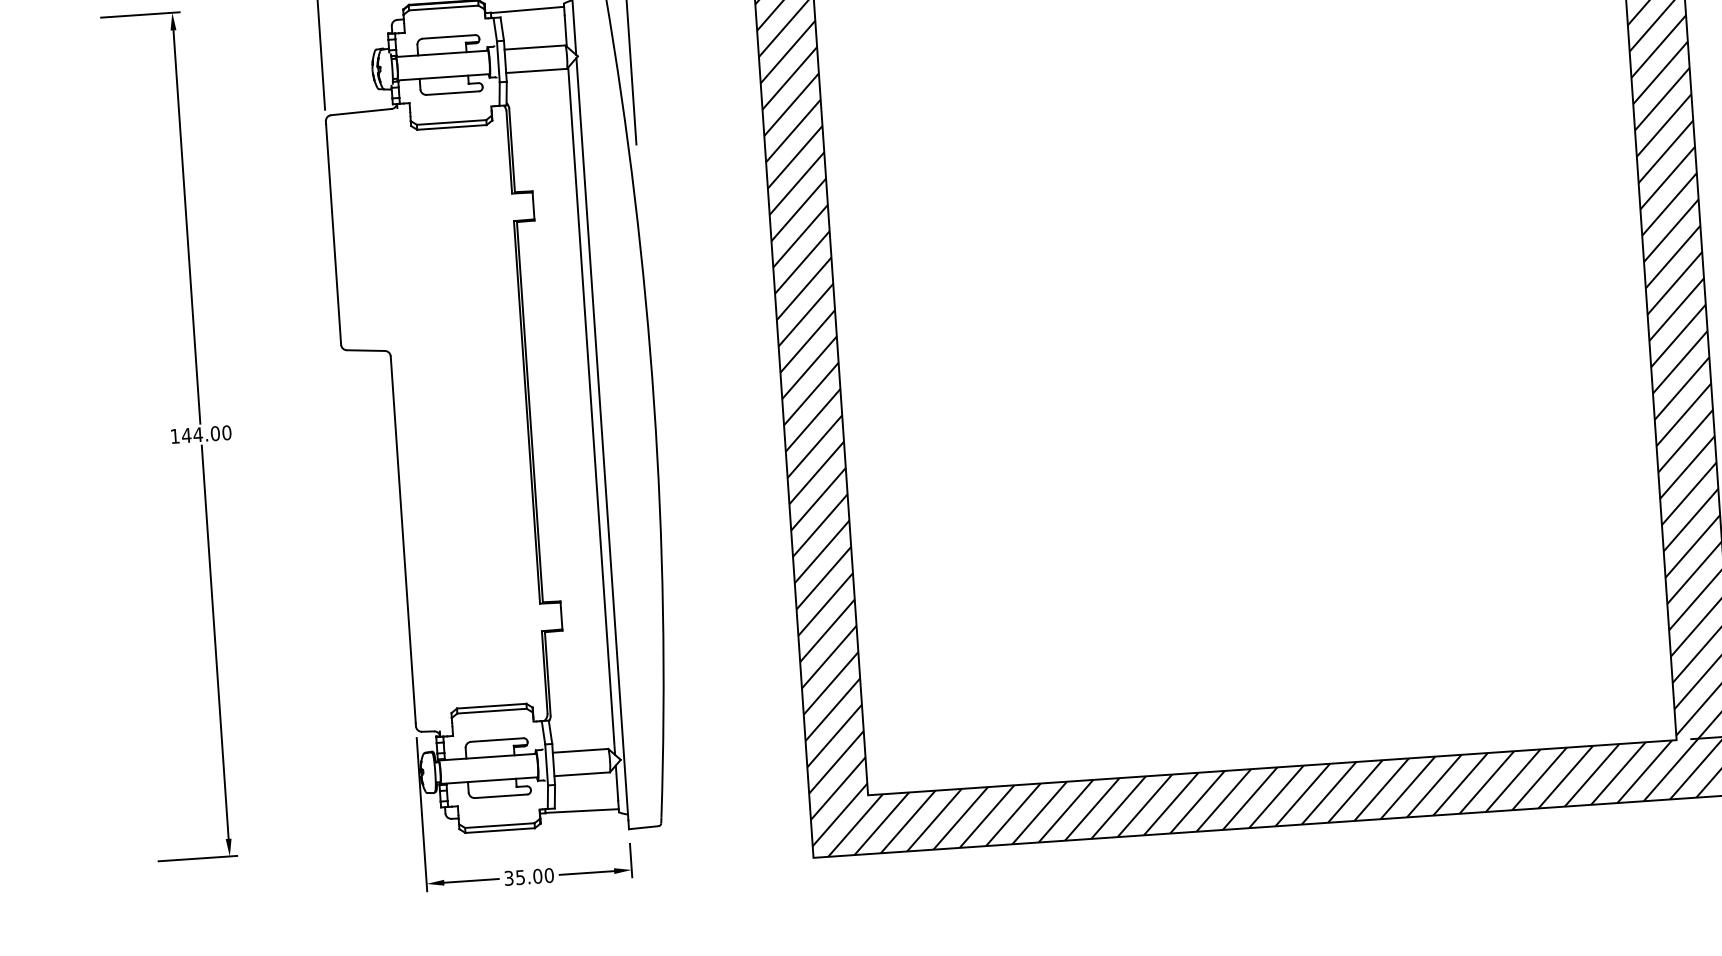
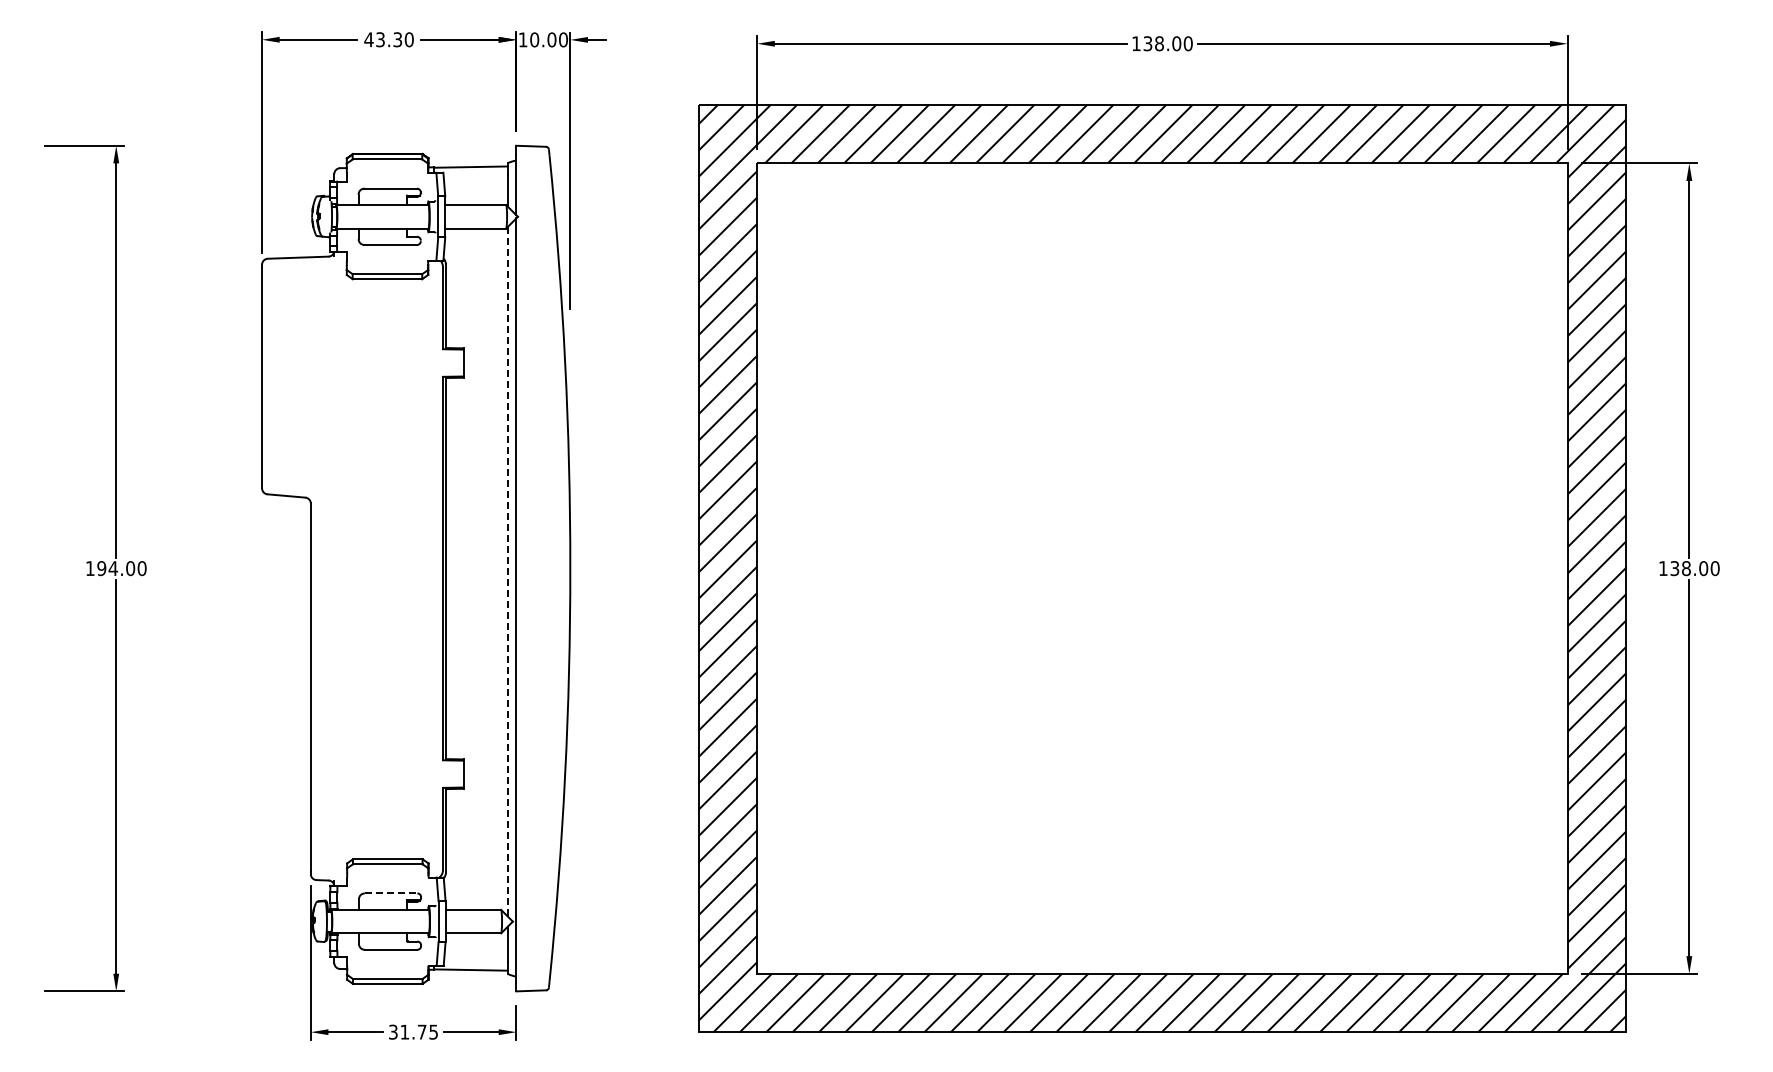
line: (591, 410) -> (507, 571), solid -> dashed
text: (186, 435) -> (101, 568), 144.00 -> 194.00
line: (497, 740) -> (391, 893), solid -> dashed
text: (535, 875) -> (419, 1031), 35.00 -> 31.75

